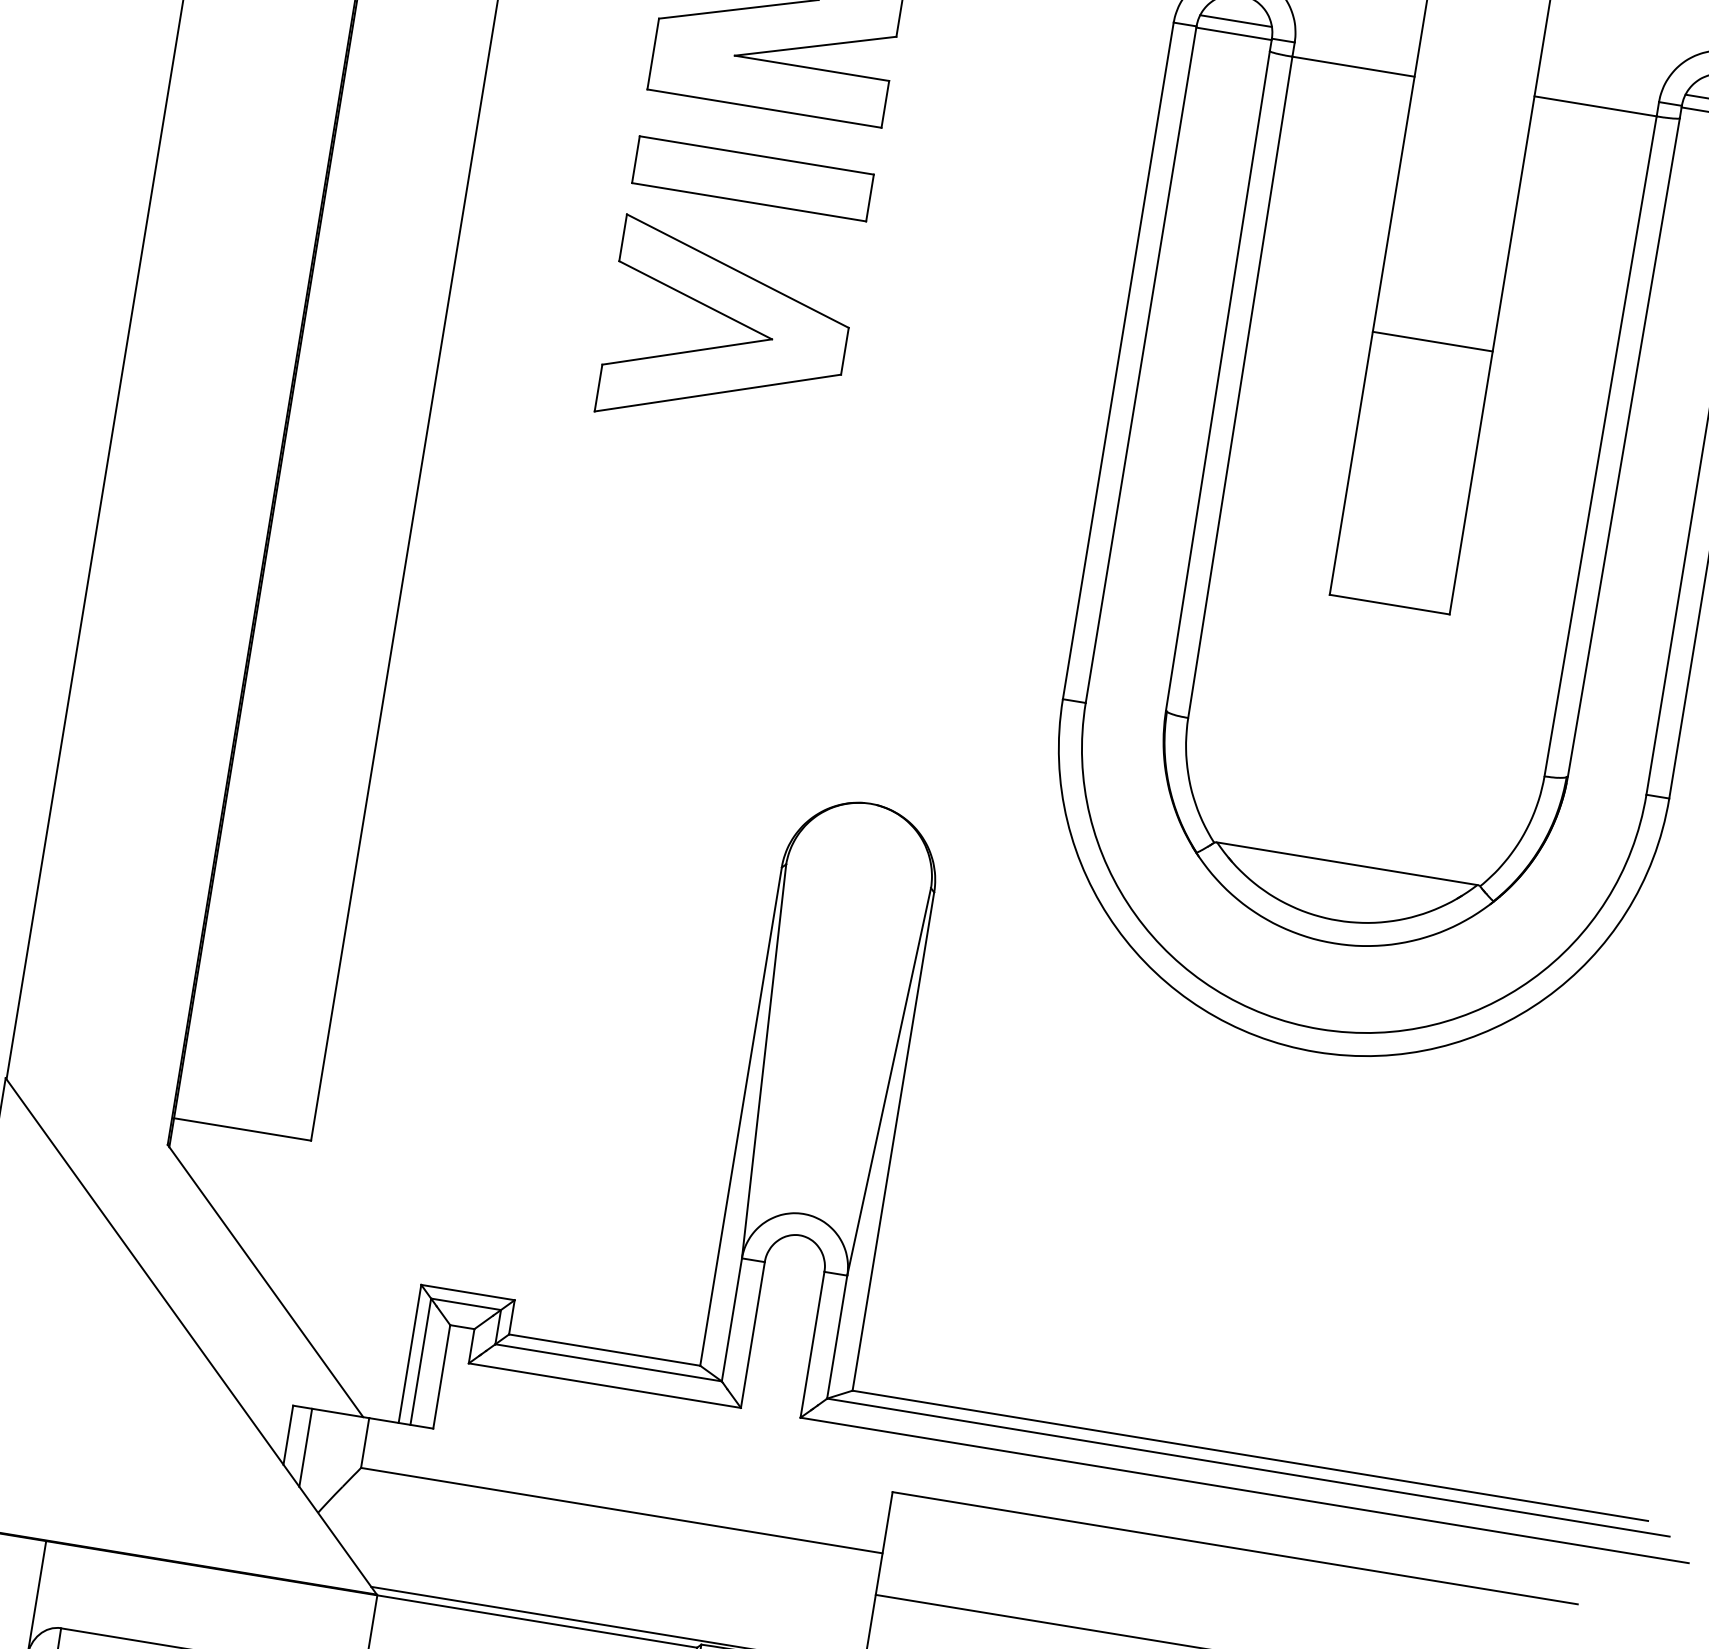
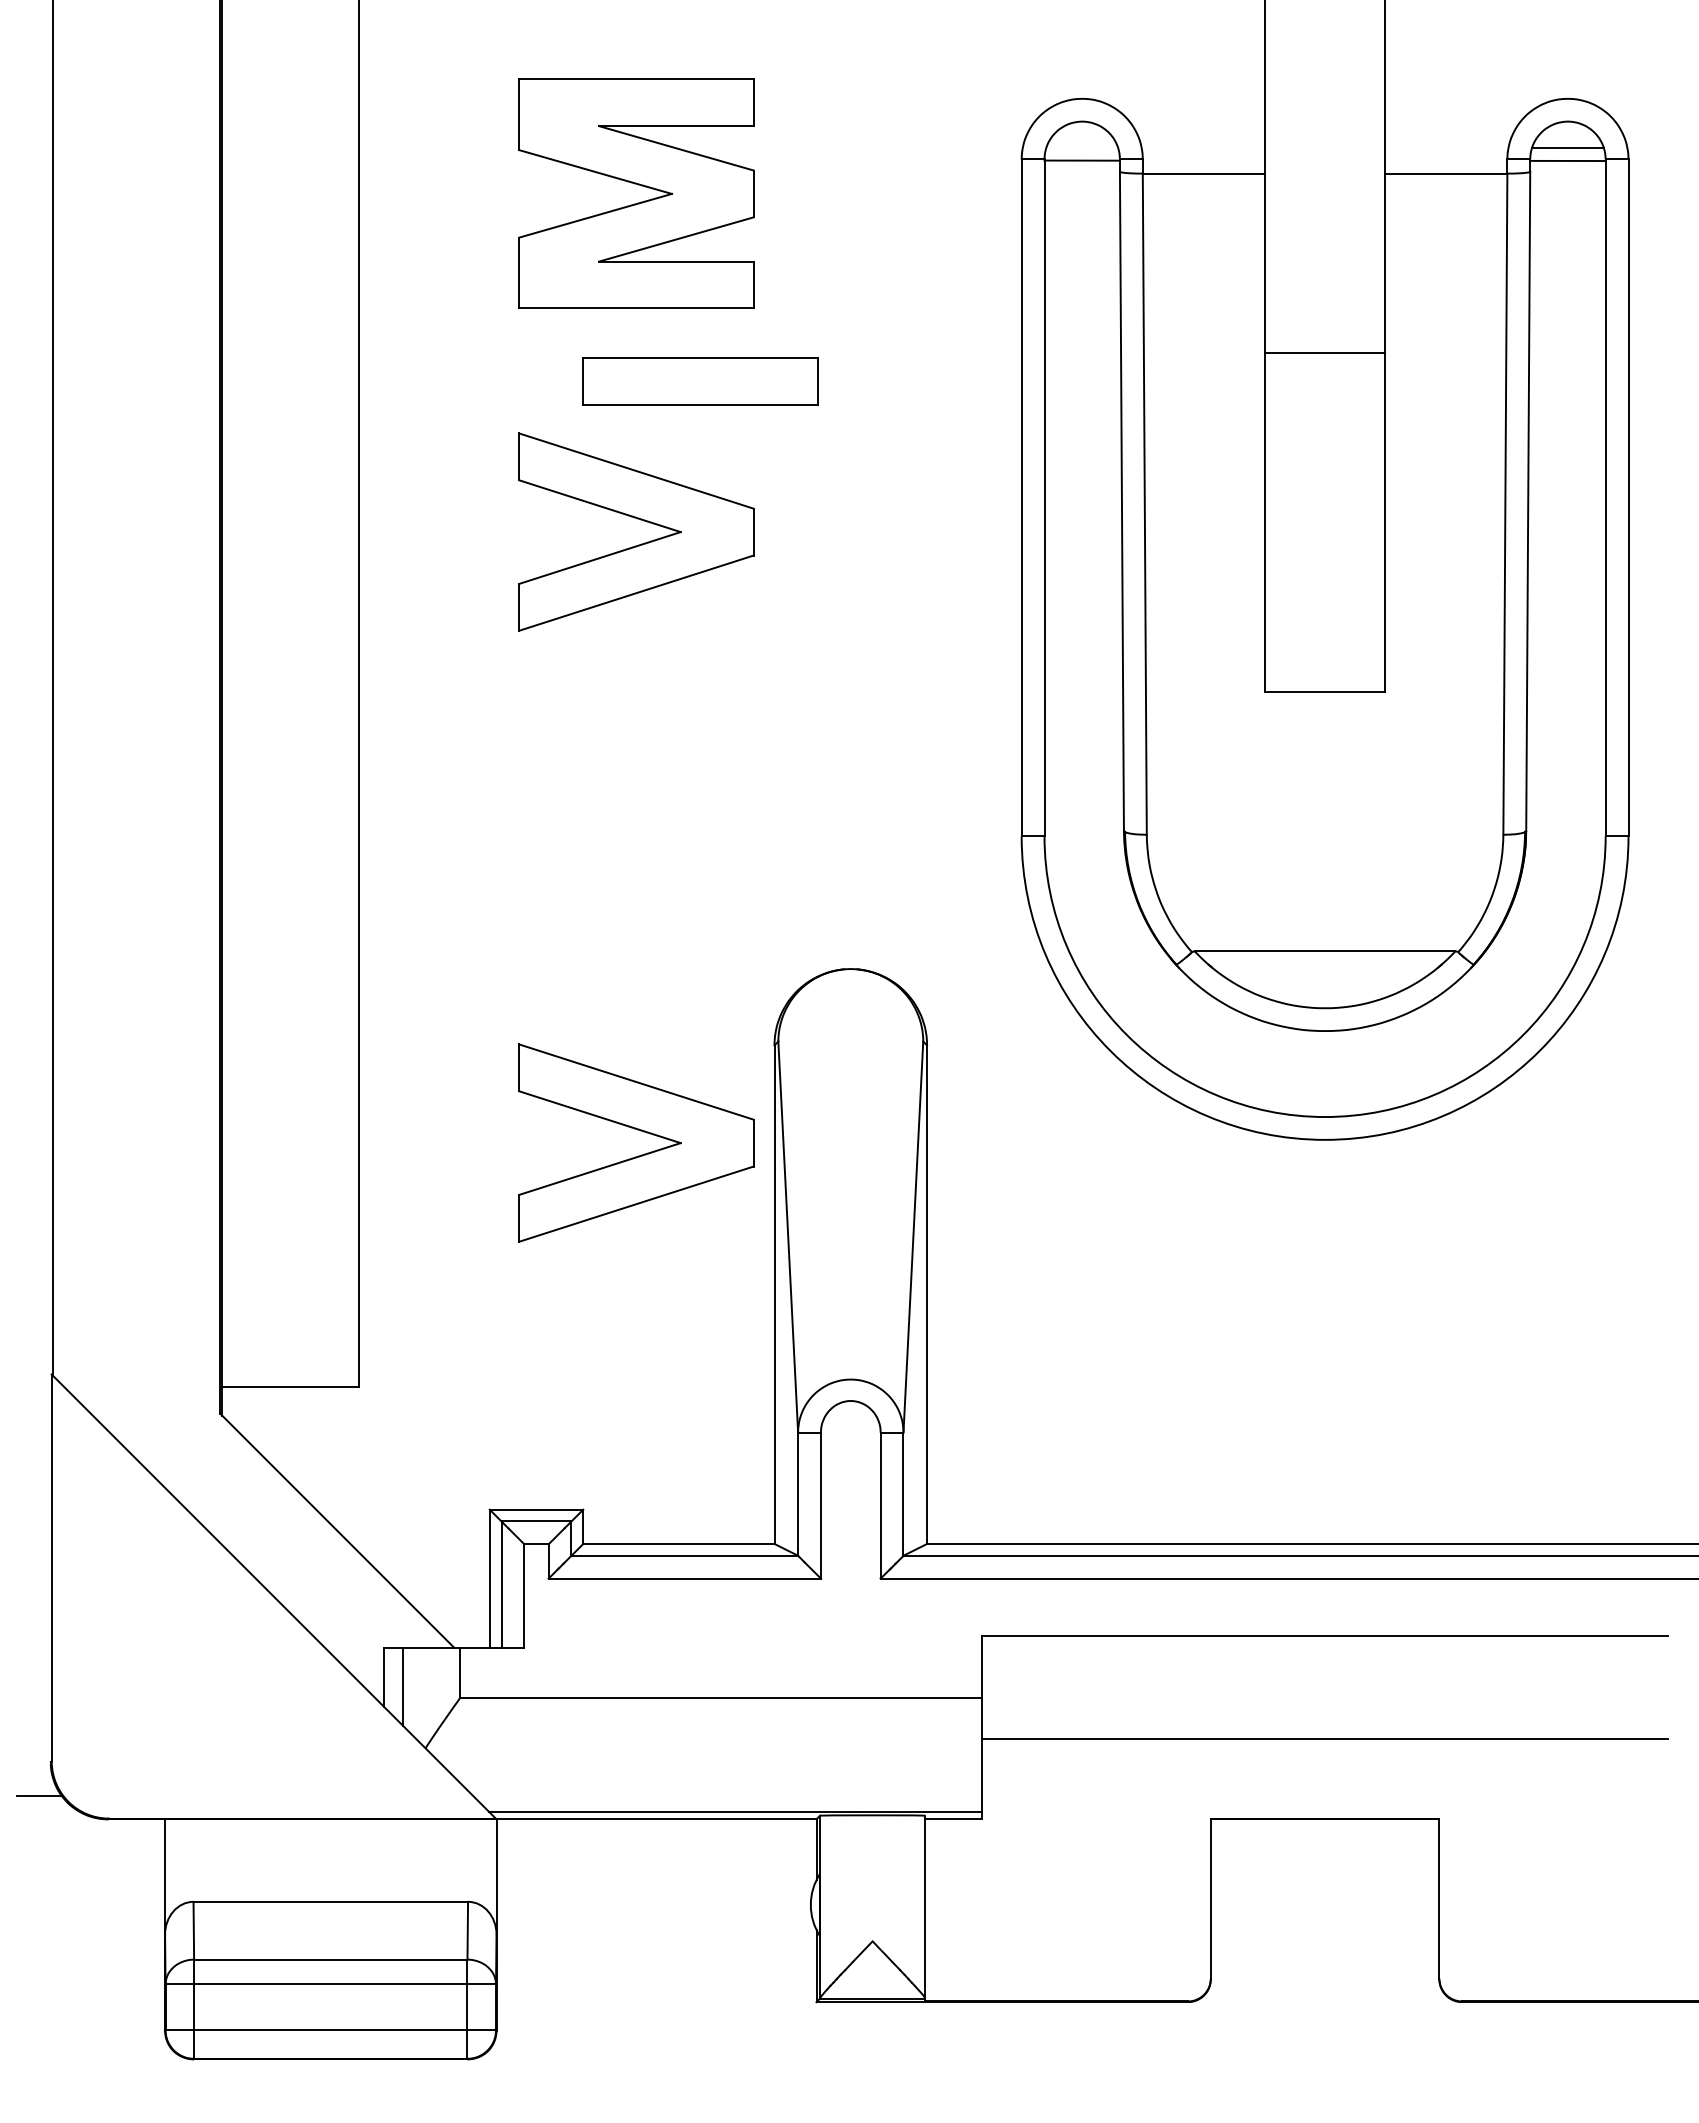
line: (1236, 20) -> (1082, 147), removed
part: (752, 178) -> (700, 381), moved
line: (1433, 341) -> (1325, 352), moved
part: (633, 931) -> (640, 1131), added

